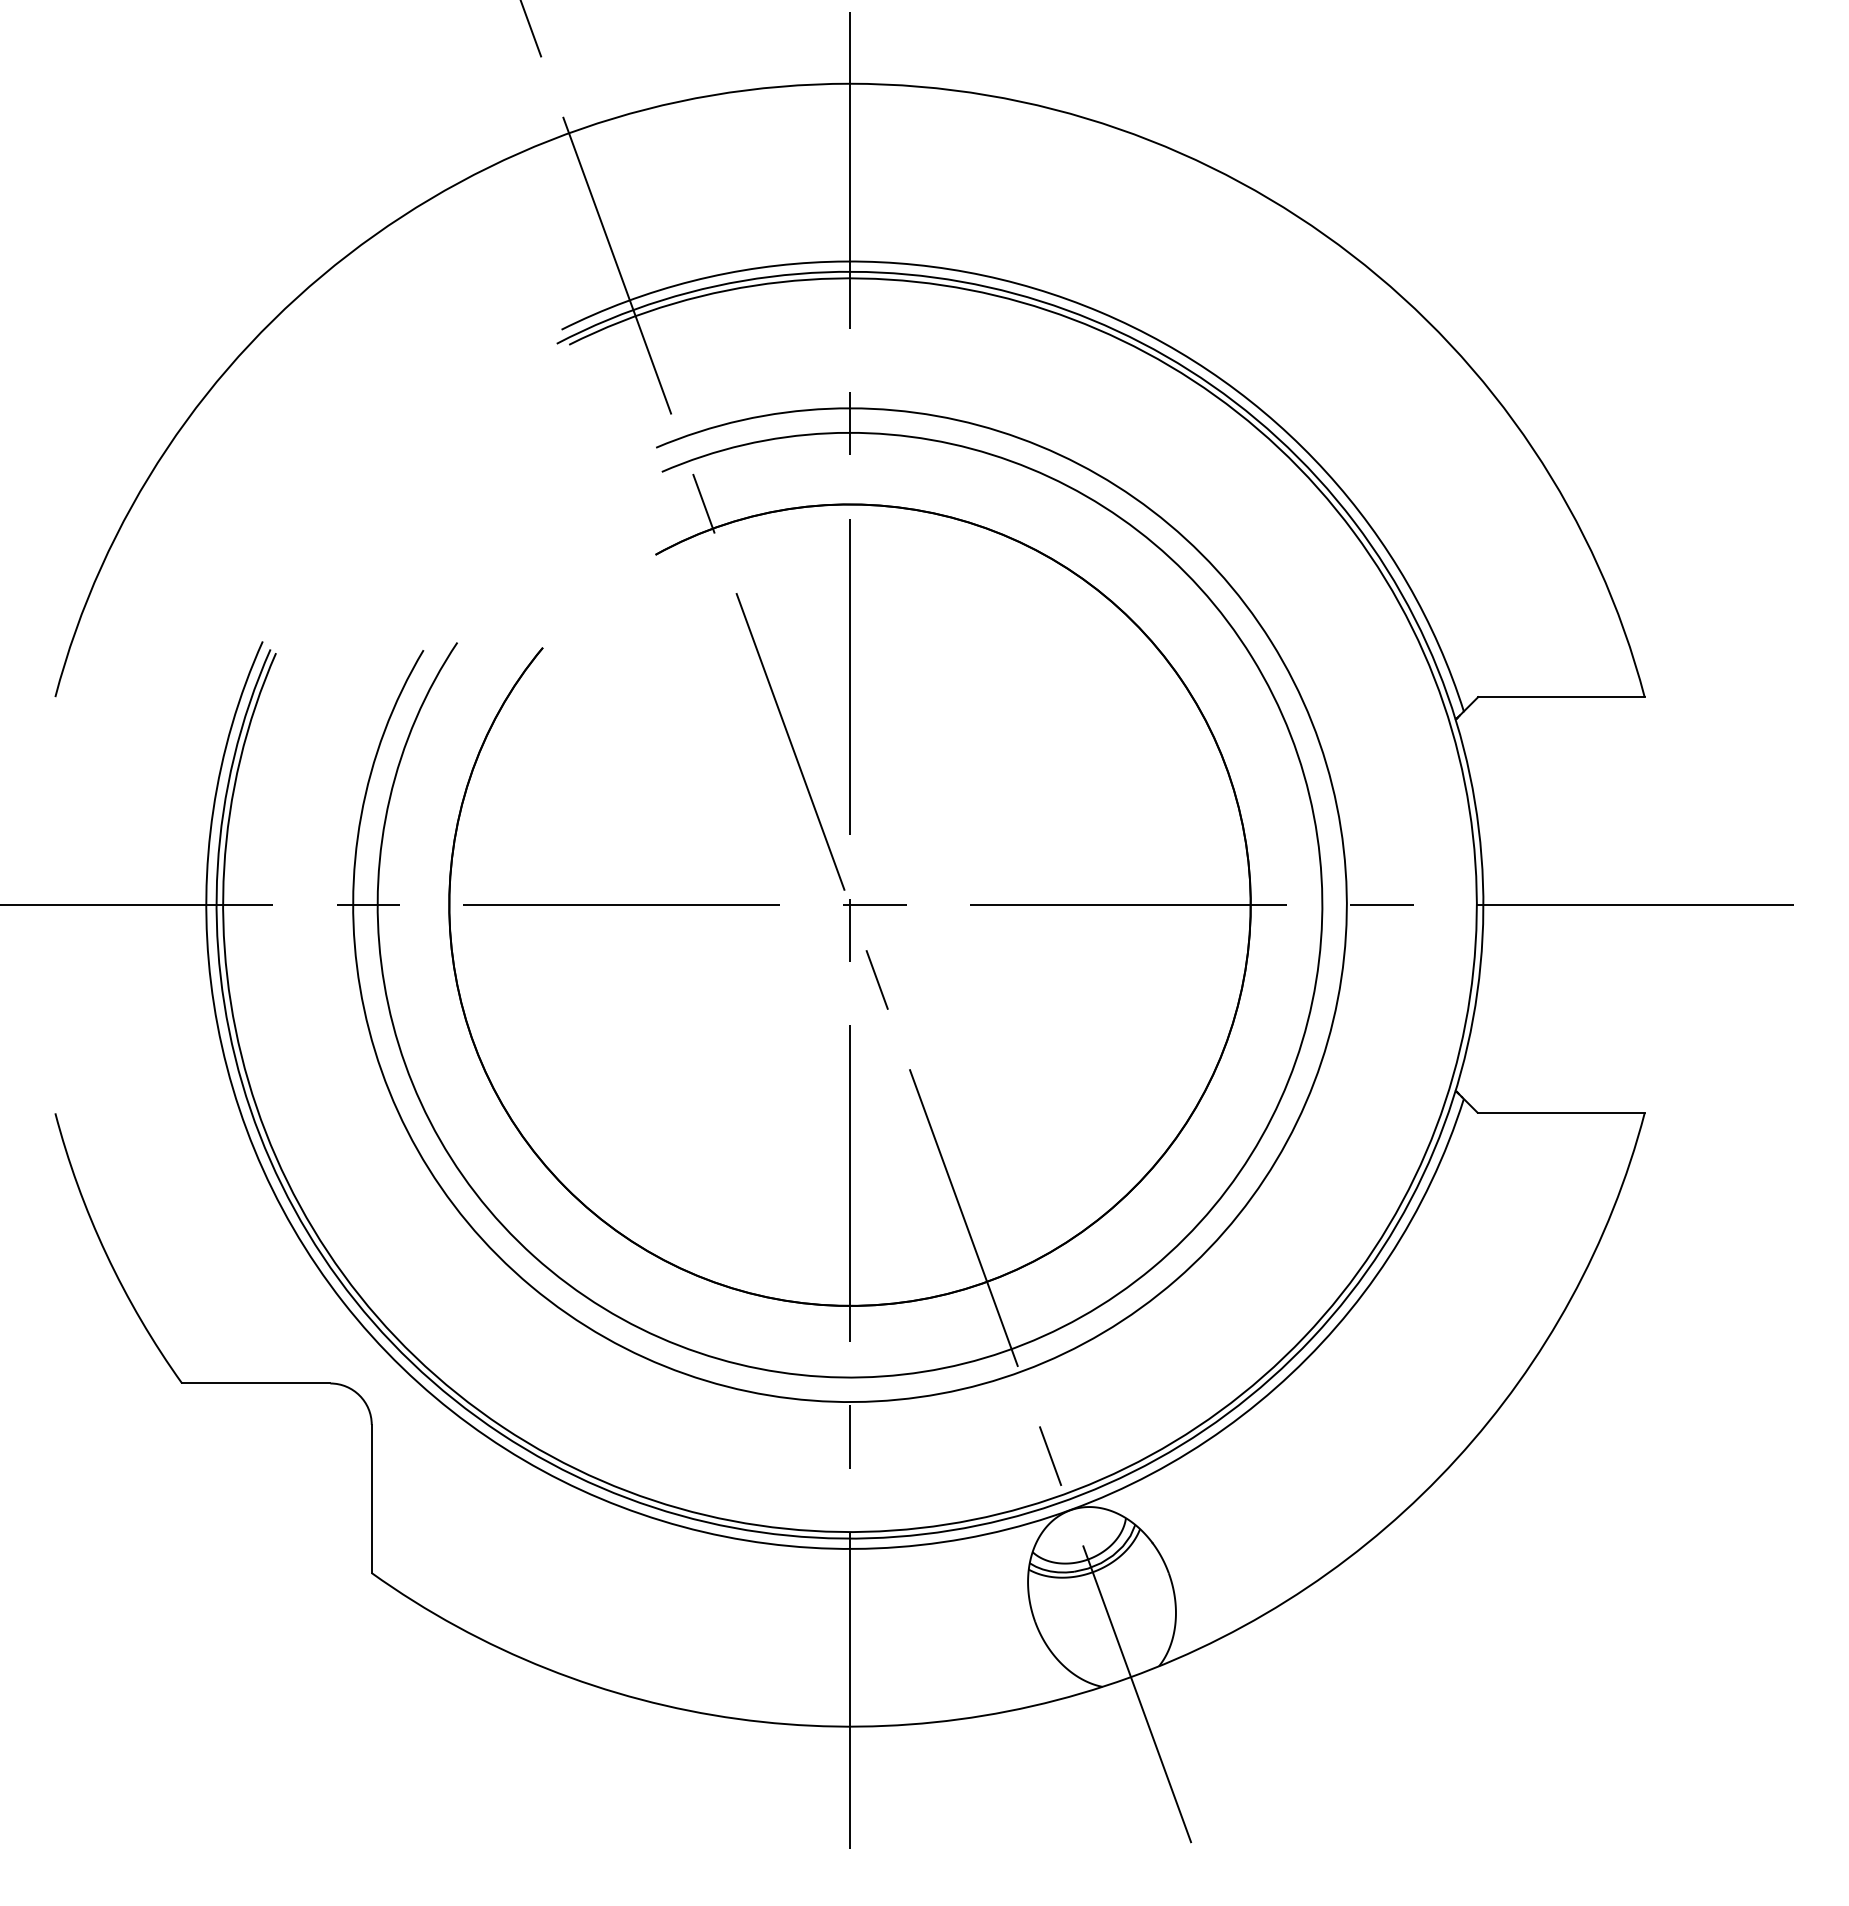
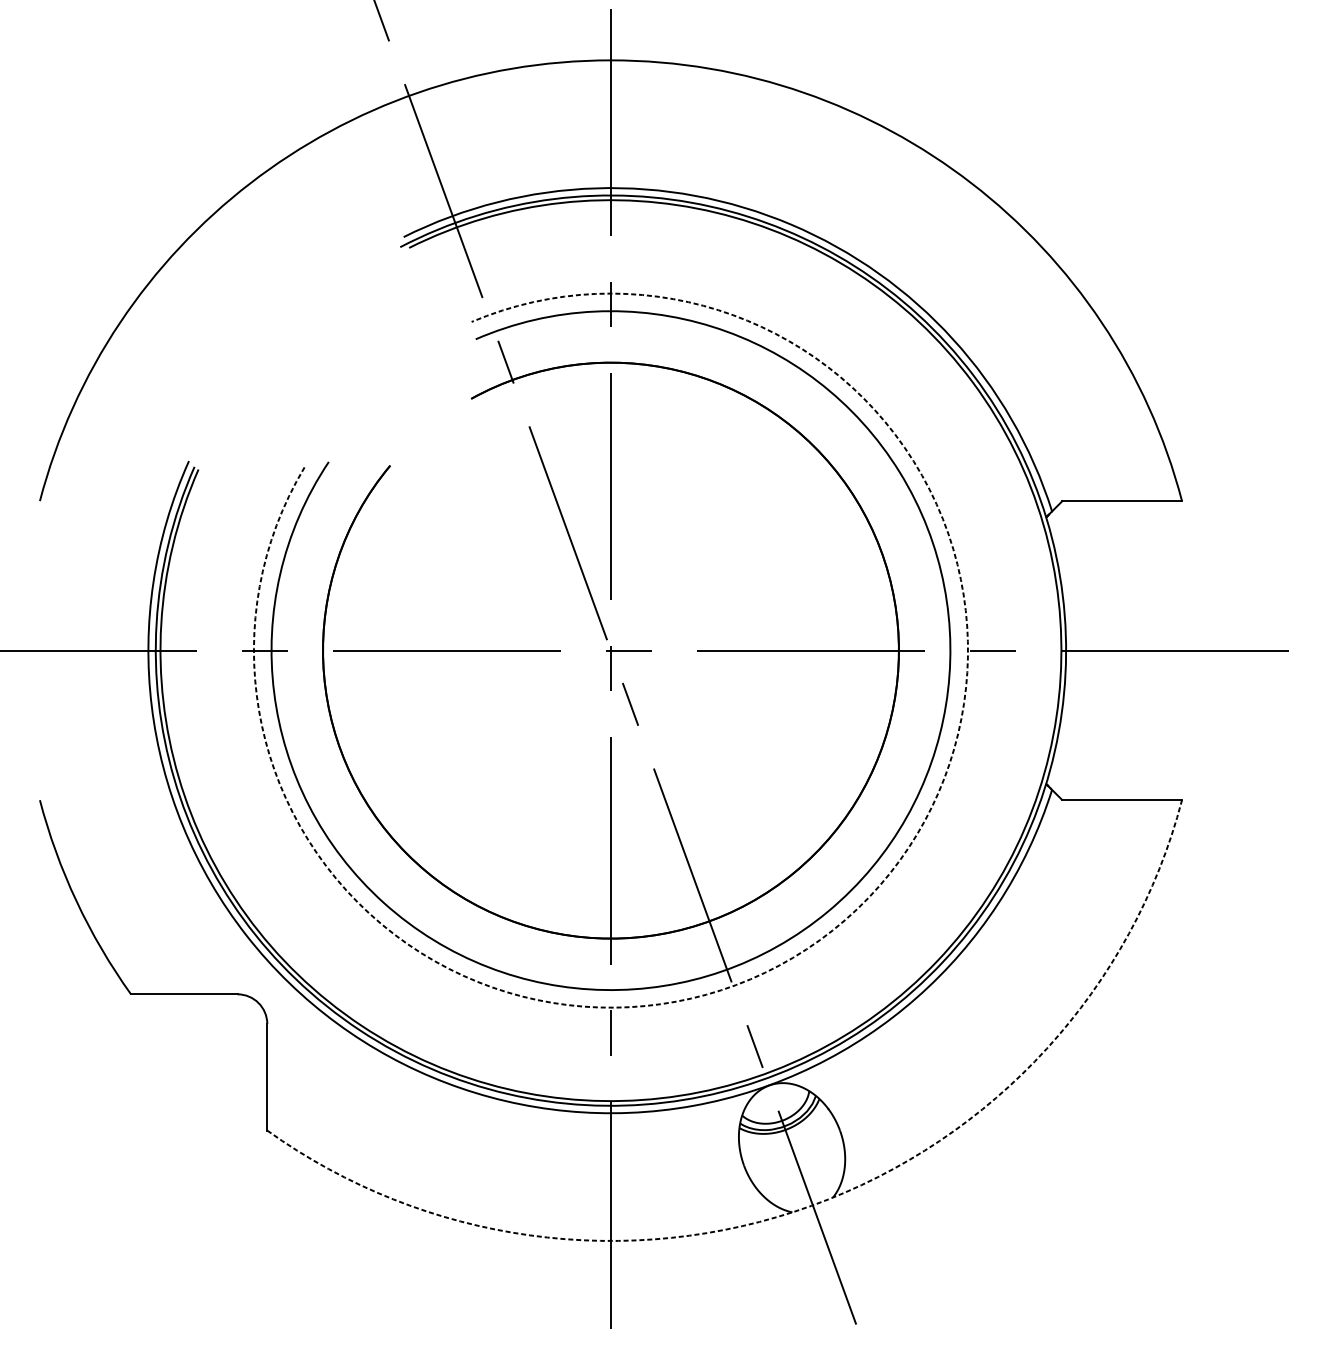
arc: (1176, 1279) -> (845, 919), solid -> dashed
arc: (1129, 1677) -> (811, 1205), solid -> dashed

